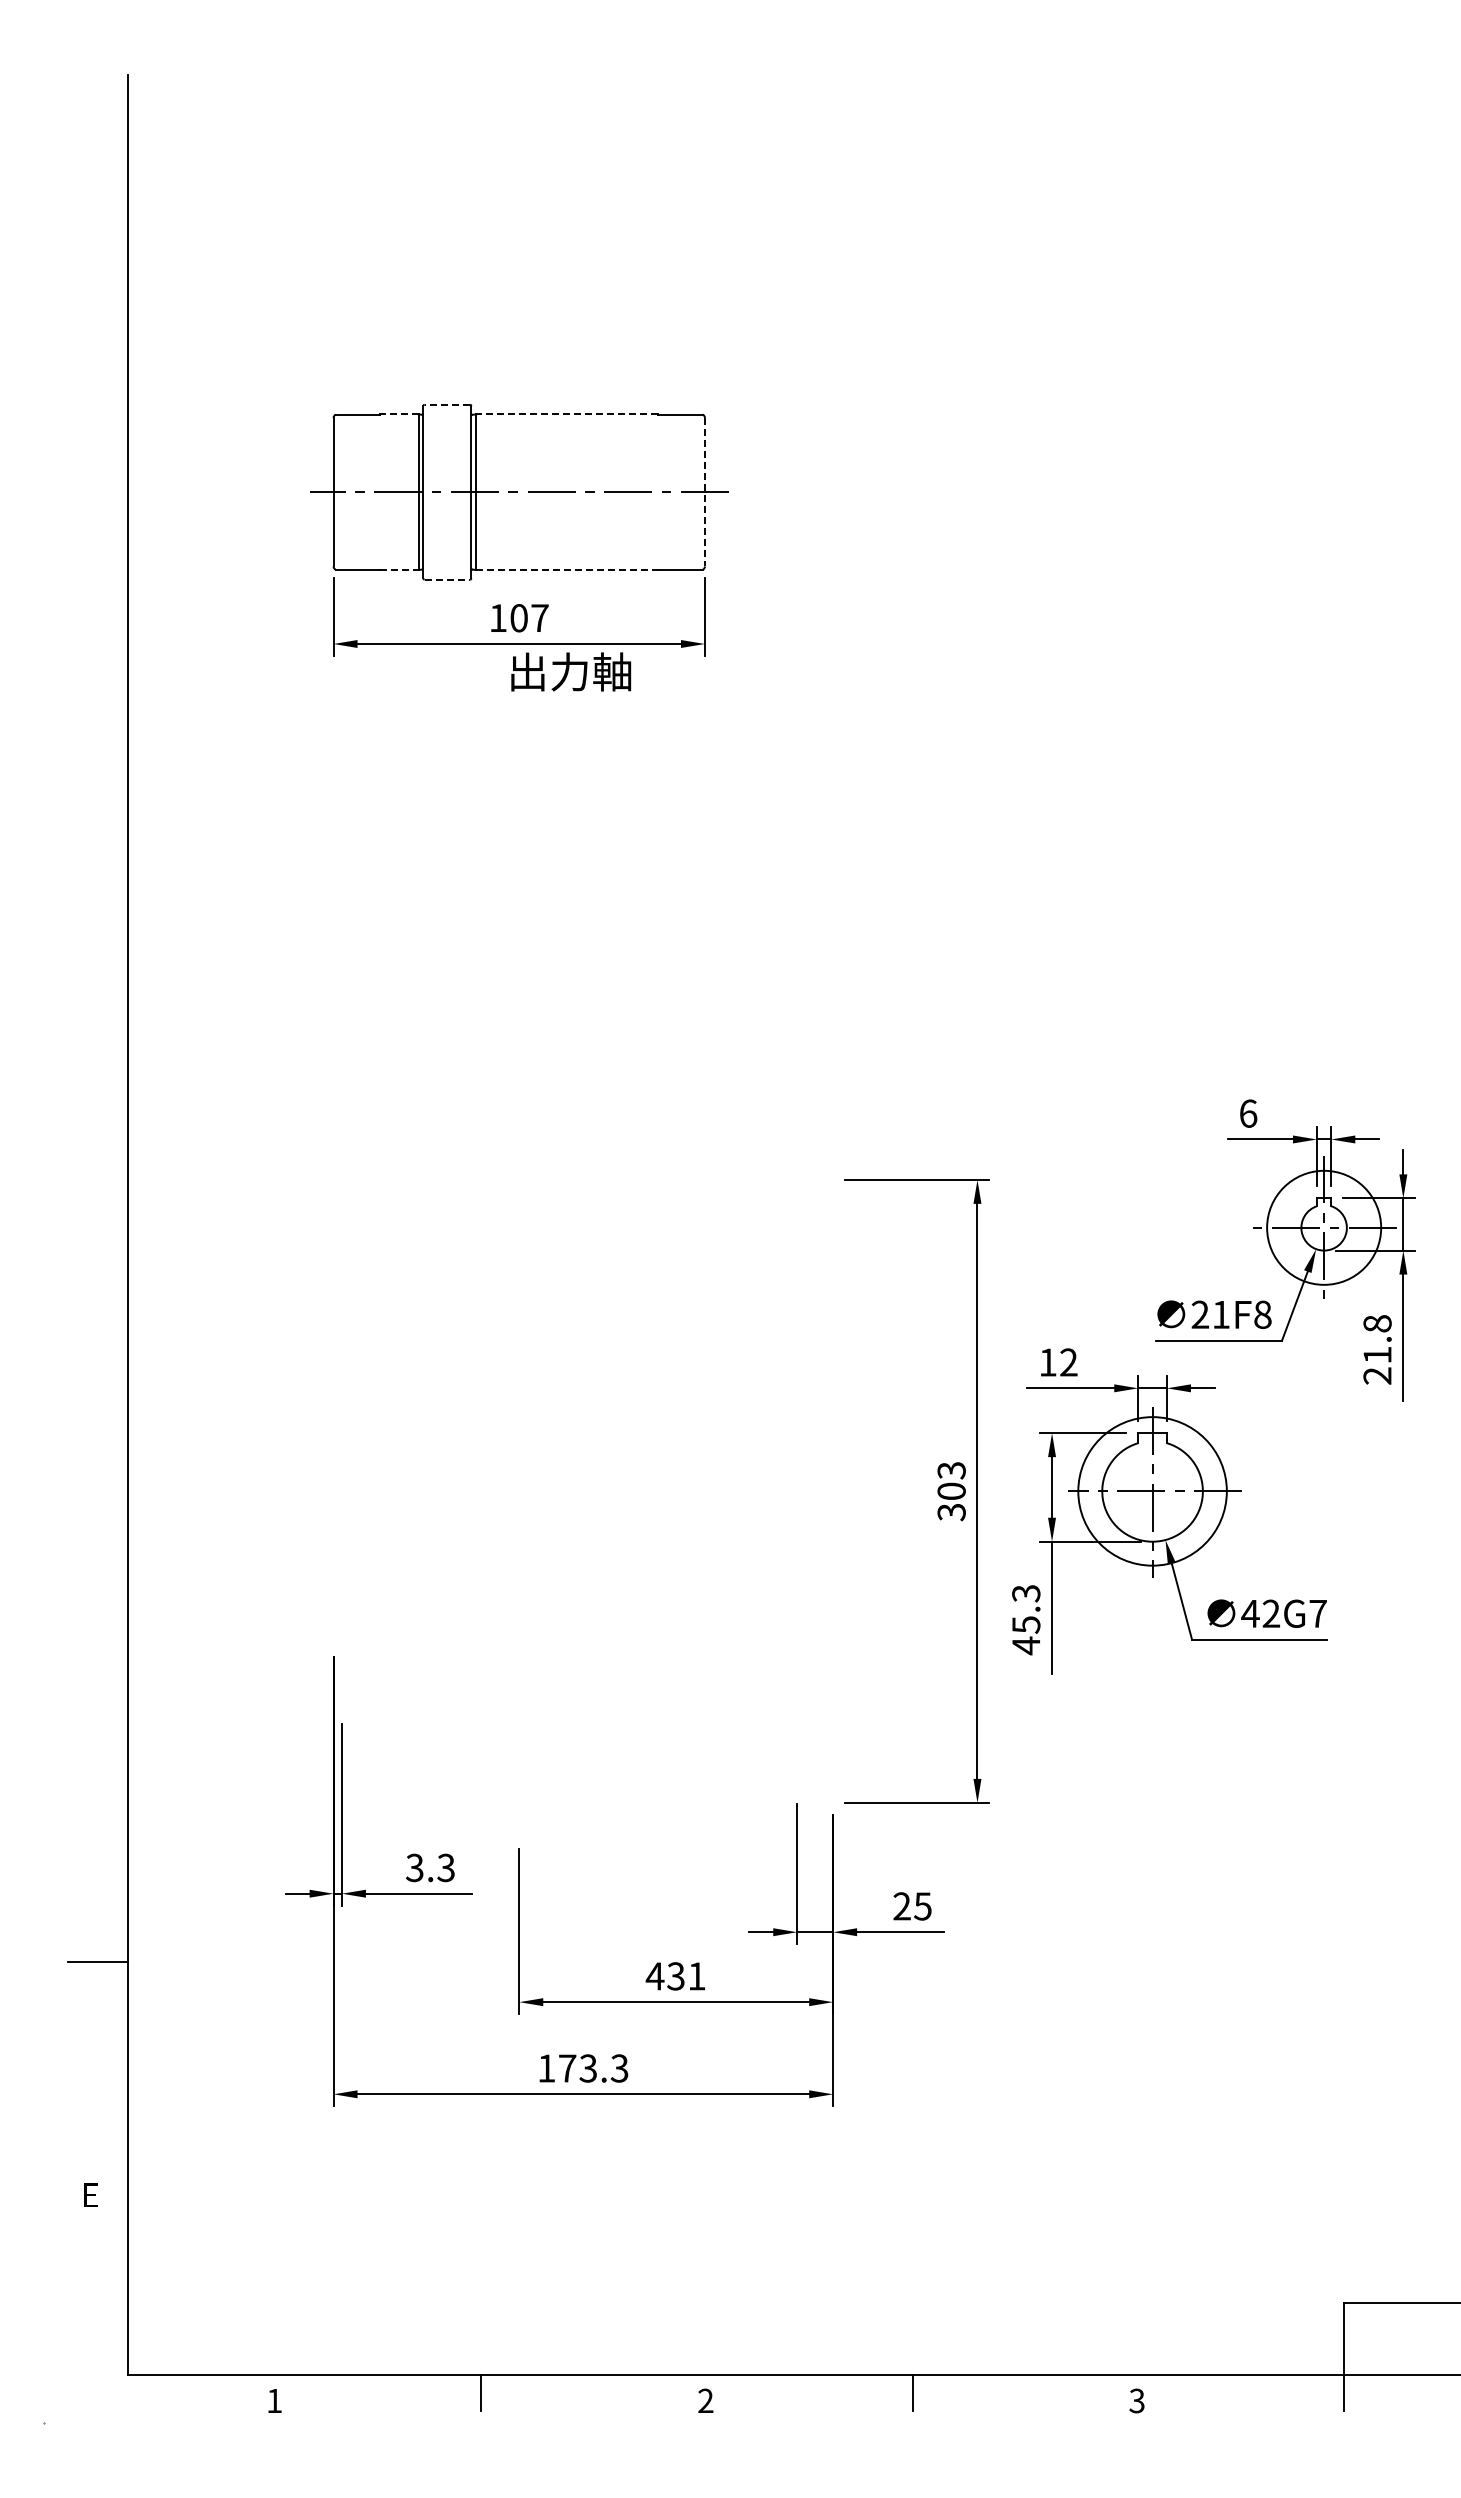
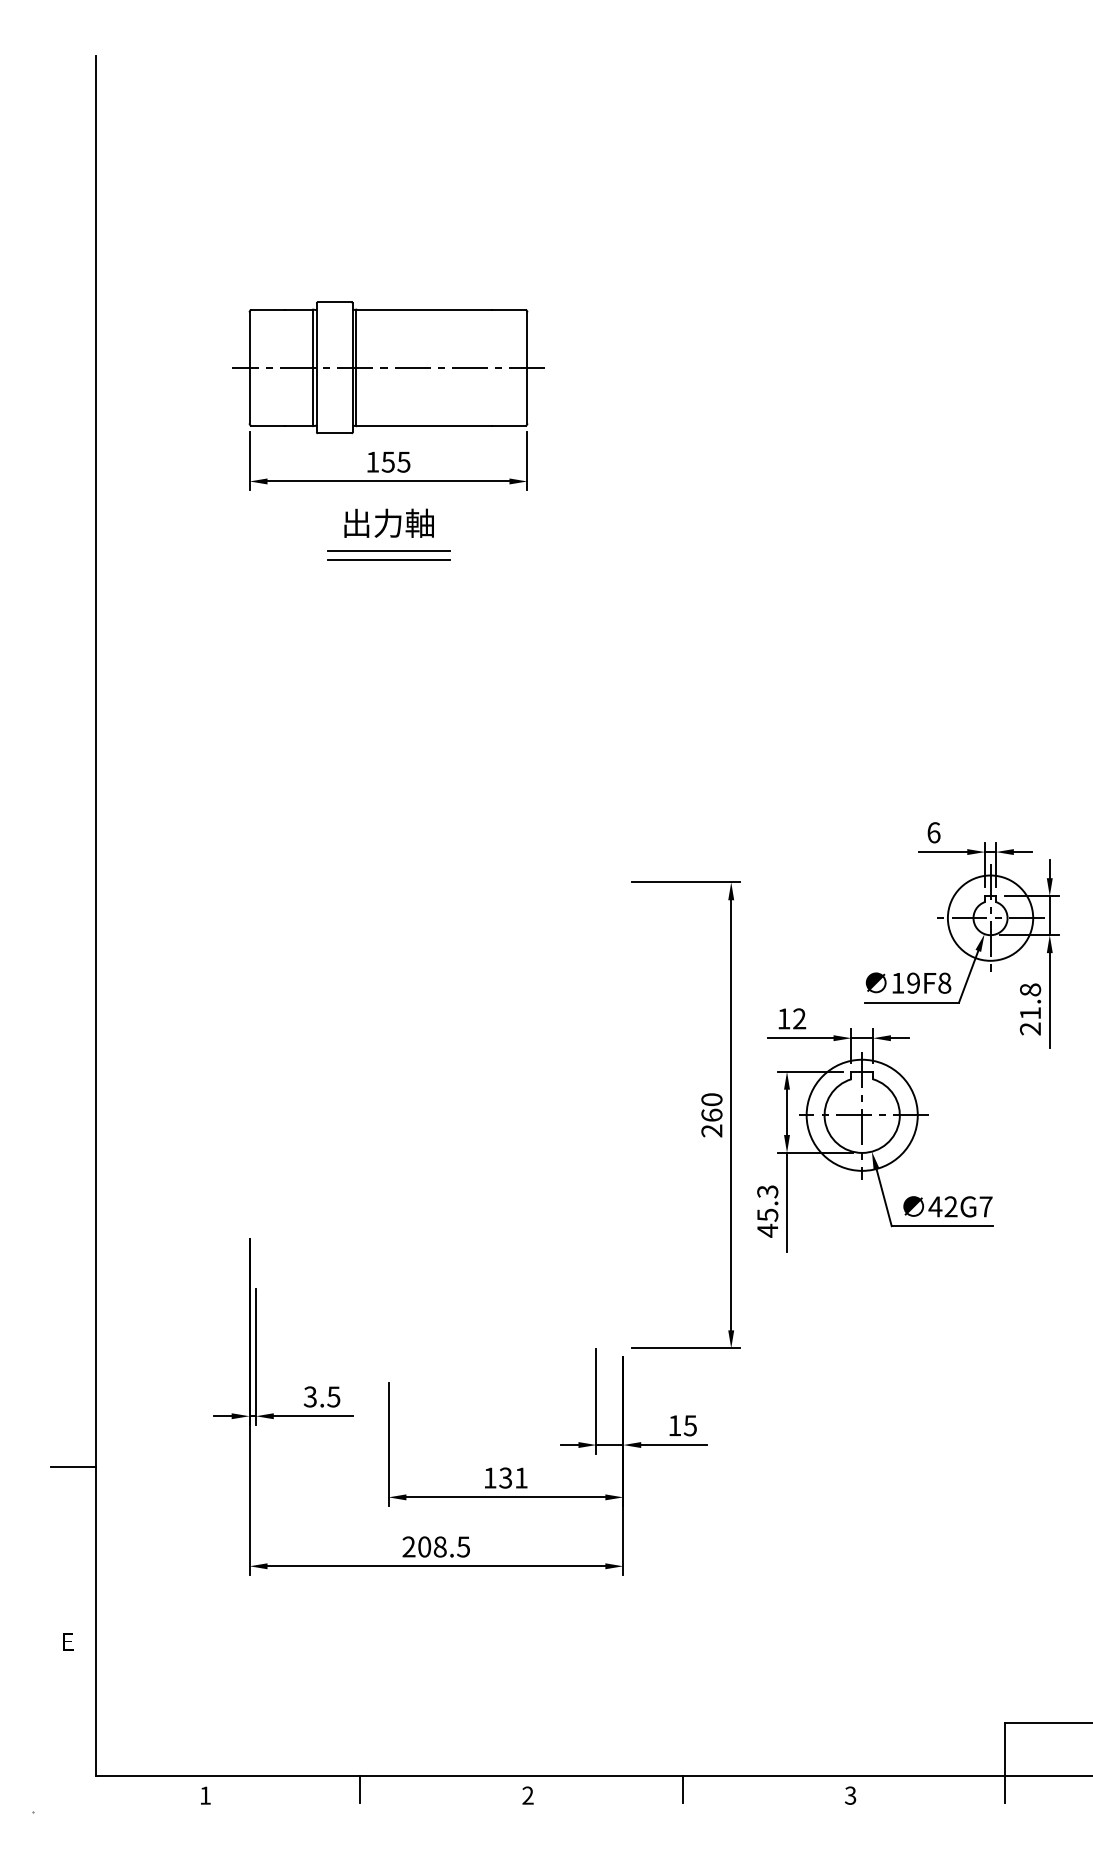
line: (447, 404) -> (334, 302), dashed -> solid
line: (398, 414) -> (298, 309), dashed -> solid
line: (566, 414) -> (423, 309), dashed -> solid
line: (704, 492) -> (527, 368), dashed -> solid
line: (399, 570) -> (298, 426), dashed -> solid
line: (567, 570) -> (424, 426), dashed -> solid
line: (447, 579) -> (334, 433), dashed -> solid
text: (529, 618) -> (396, 462), 107 -> 155
text: (571, 671) -> (389, 522), moved
line: (519, 736) -> (388, 550), added
line: (519, 748) -> (388, 559), added
text: (1210, 1314) -> (905, 982), 21F8 -> 19F8
text: (951, 1491) -> (711, 1115), 303 -> 260
text: (446, 1867) -> (334, 1396), 3.3 -> 3.5
text: (901, 1906) -> (674, 1425), 25 -> 15
text: (654, 1976) -> (489, 1478), 431 -> 131
text: (583, 2068) -> (436, 1546), 173.3 -> 208.5

